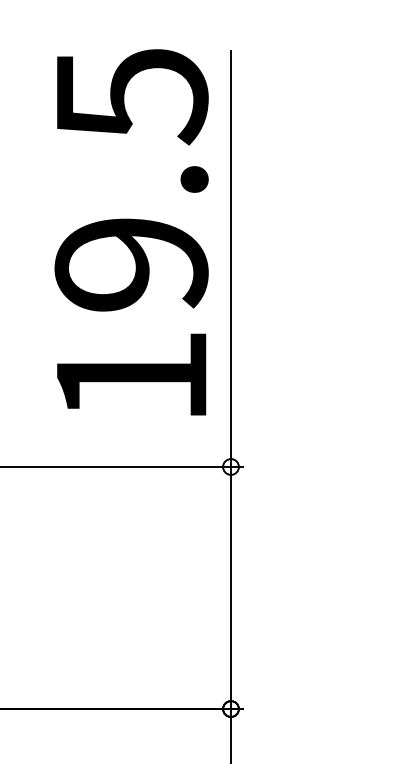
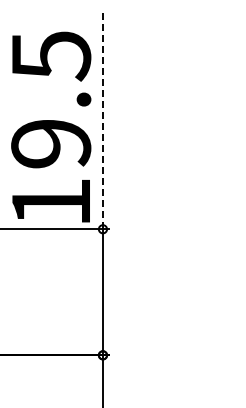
text: (132, 231) -> (51, 126), moved
line: (230, 258) -> (102, 120), solid -> dashed

